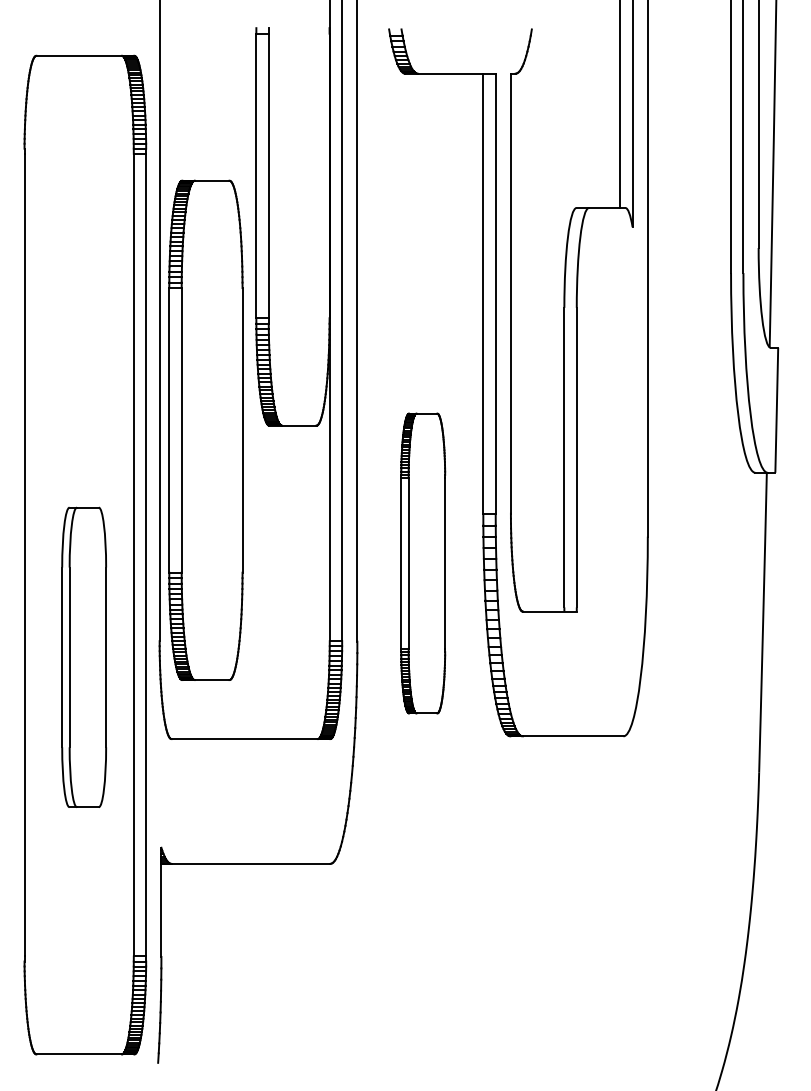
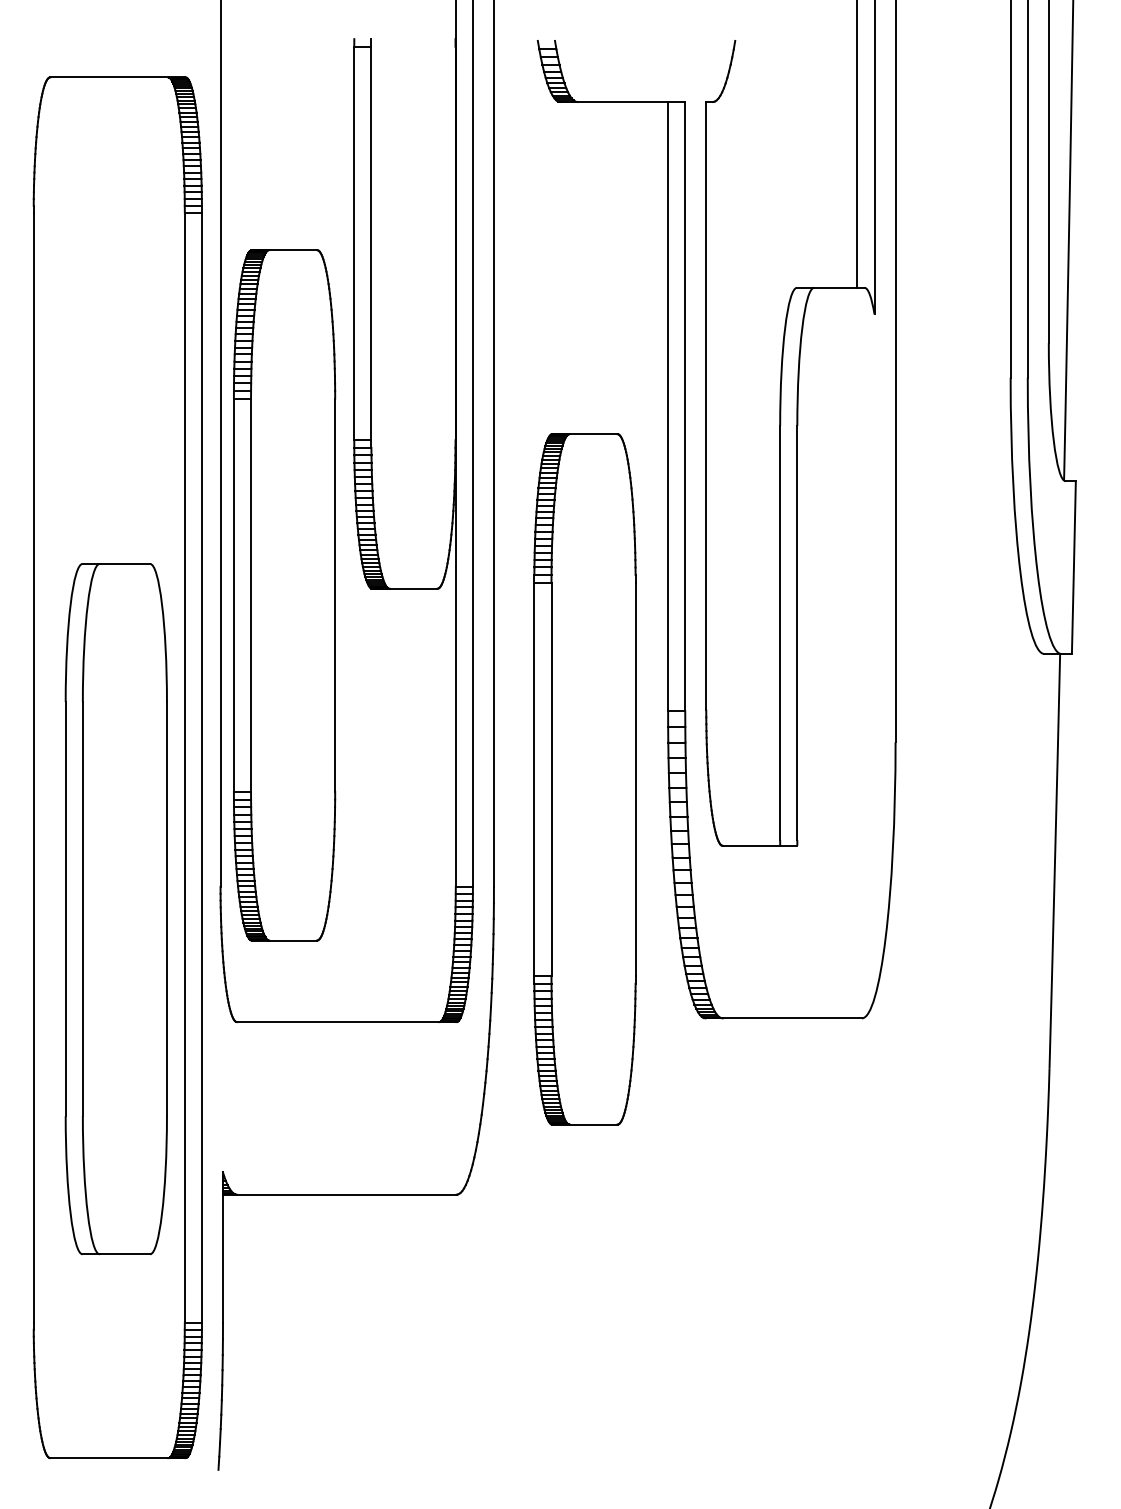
part: (422, 563) -> (584, 779), size x1.67
part: (83, 657) -> (115, 909), size x1.67

